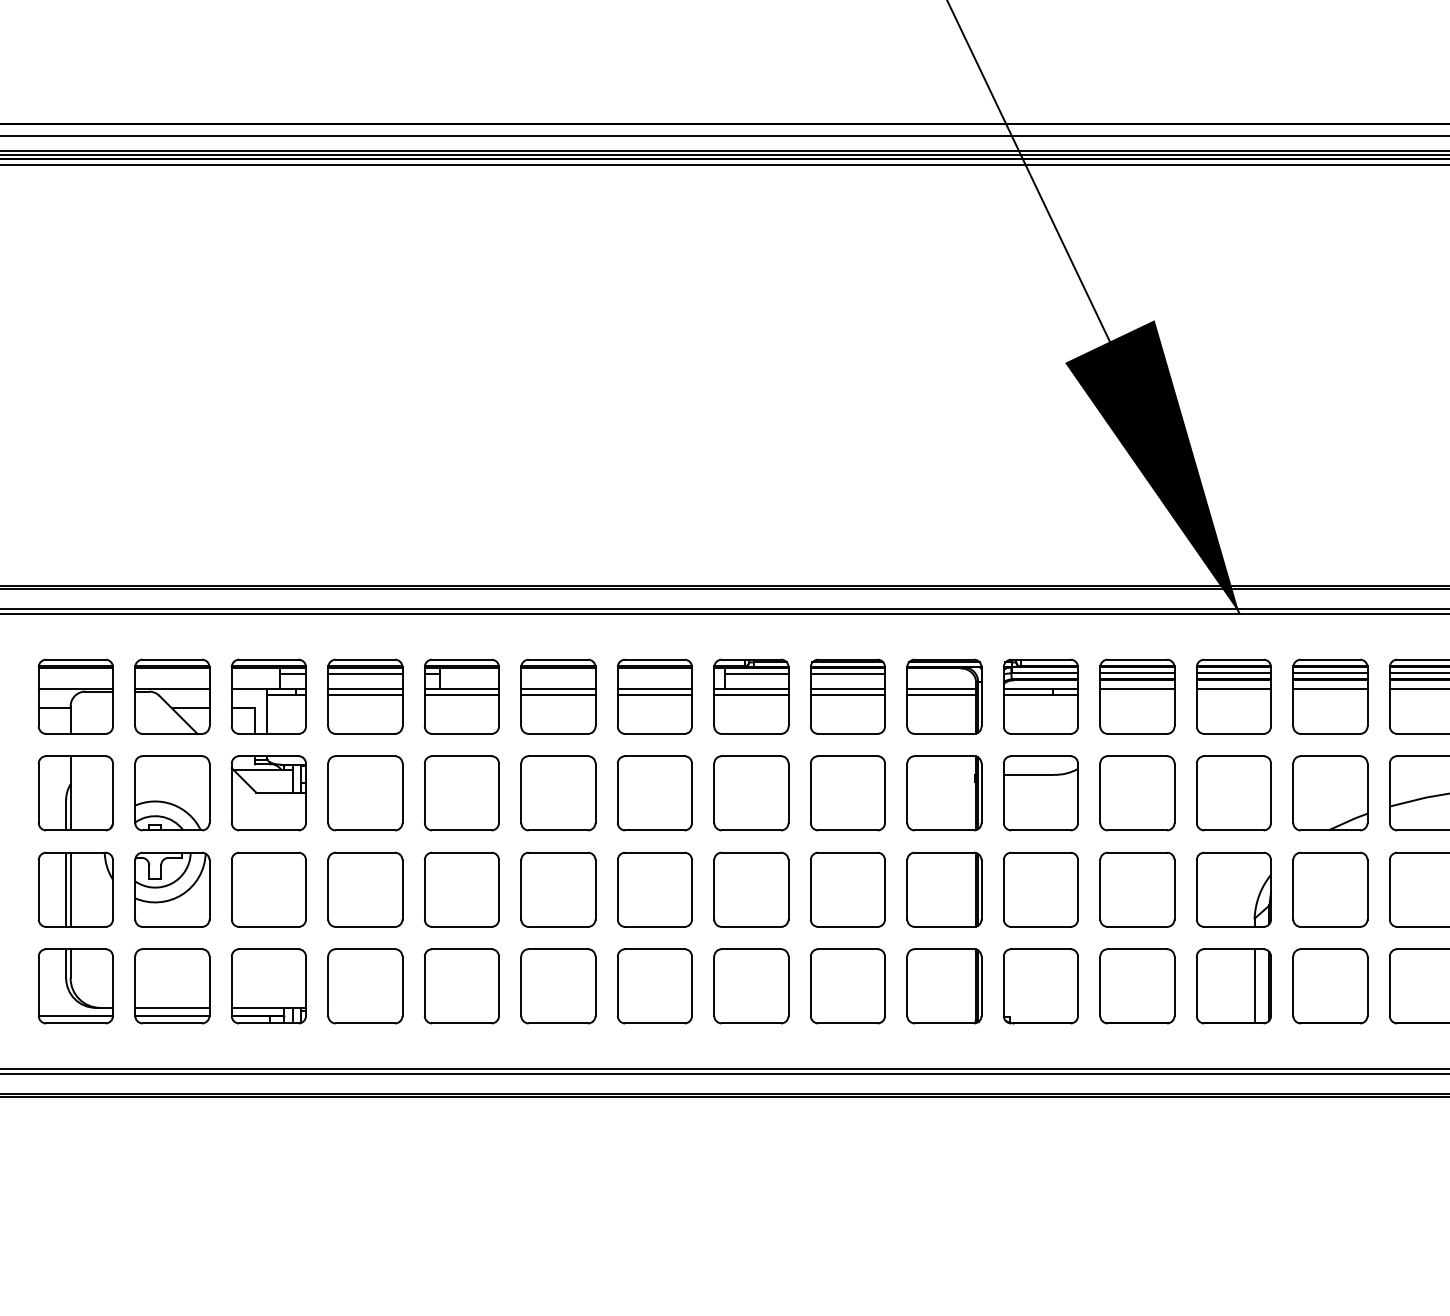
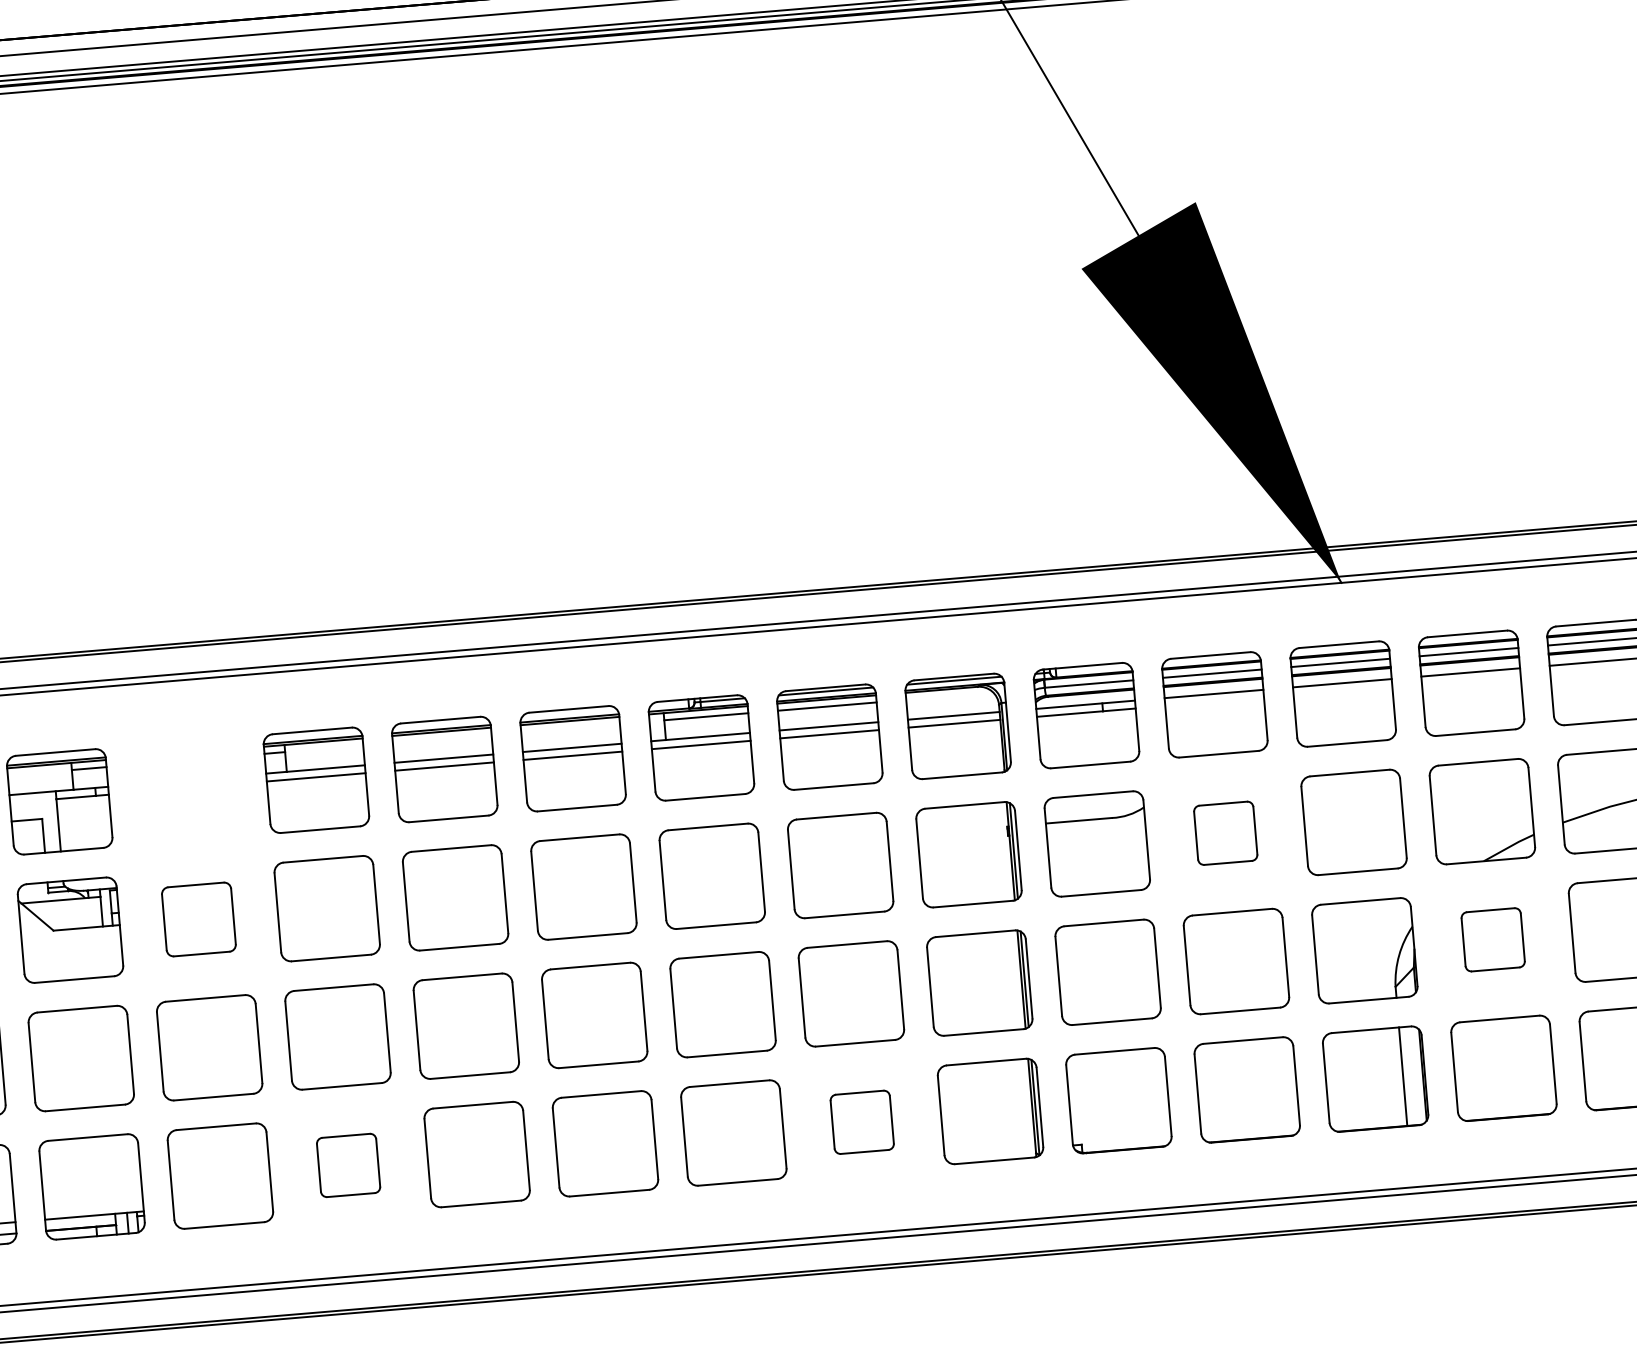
part: (365, 696) -> (188, 790), removed
part: (365, 793) -> (199, 919), size x0.7
part: (1137, 793) -> (1225, 833), size x0.6
part: (1330, 889) -> (1493, 939), size x0.6
part: (461, 986) -> (348, 1165), size x0.6
part: (847, 986) -> (861, 1122), size x0.6

